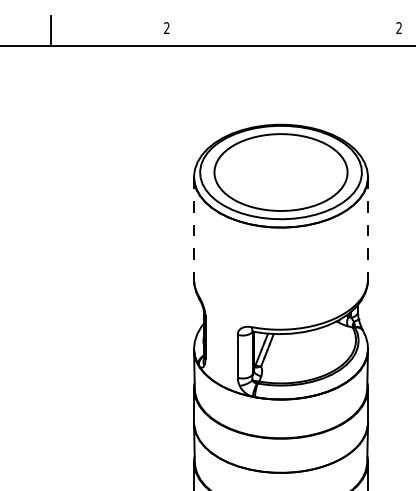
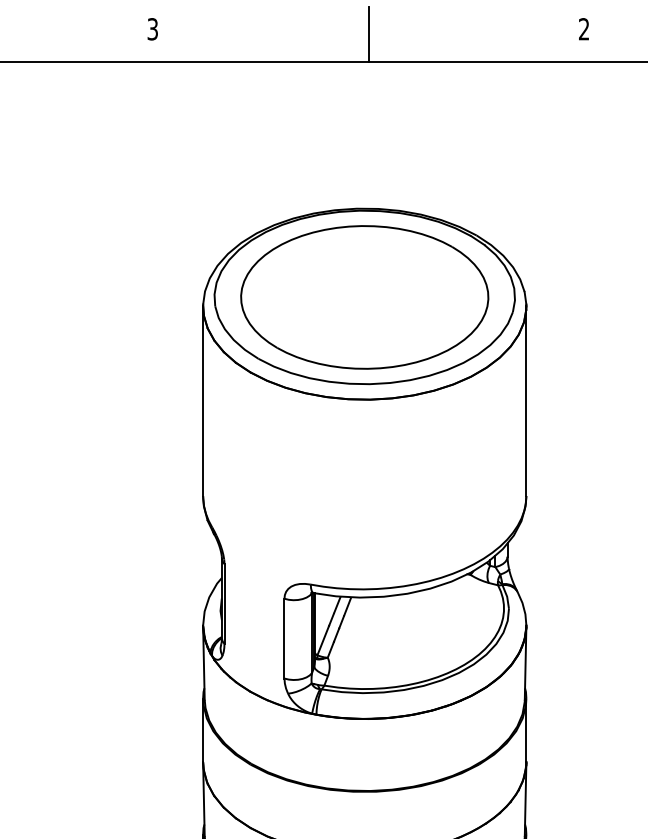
text: (166, 28) -> (152, 29), 2 -> 3
line: (283, 30) -> (369, 33), added
line: (193, 228) -> (202, 401), dashed -> solid
line: (368, 228) -> (527, 401), dashed -> solid

